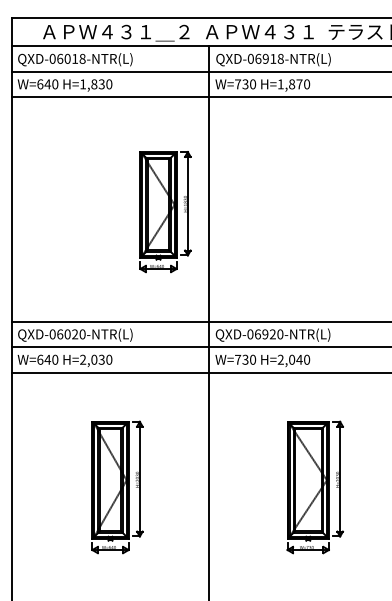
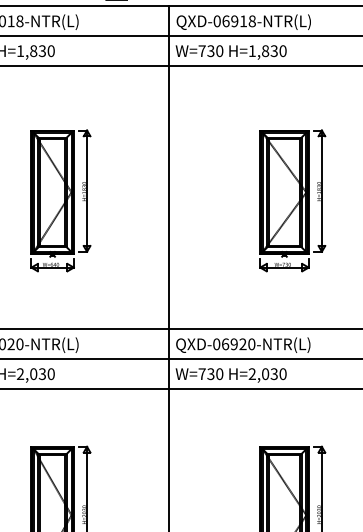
text: (299, 84) -> (274, 51), H=1,870 -> H=1,830
part: (165, 212) -> (60, 201), moved
part: (314, 212) -> (291, 201), added
text: (299, 359) -> (274, 373), H=2,040 -> H=2,030

